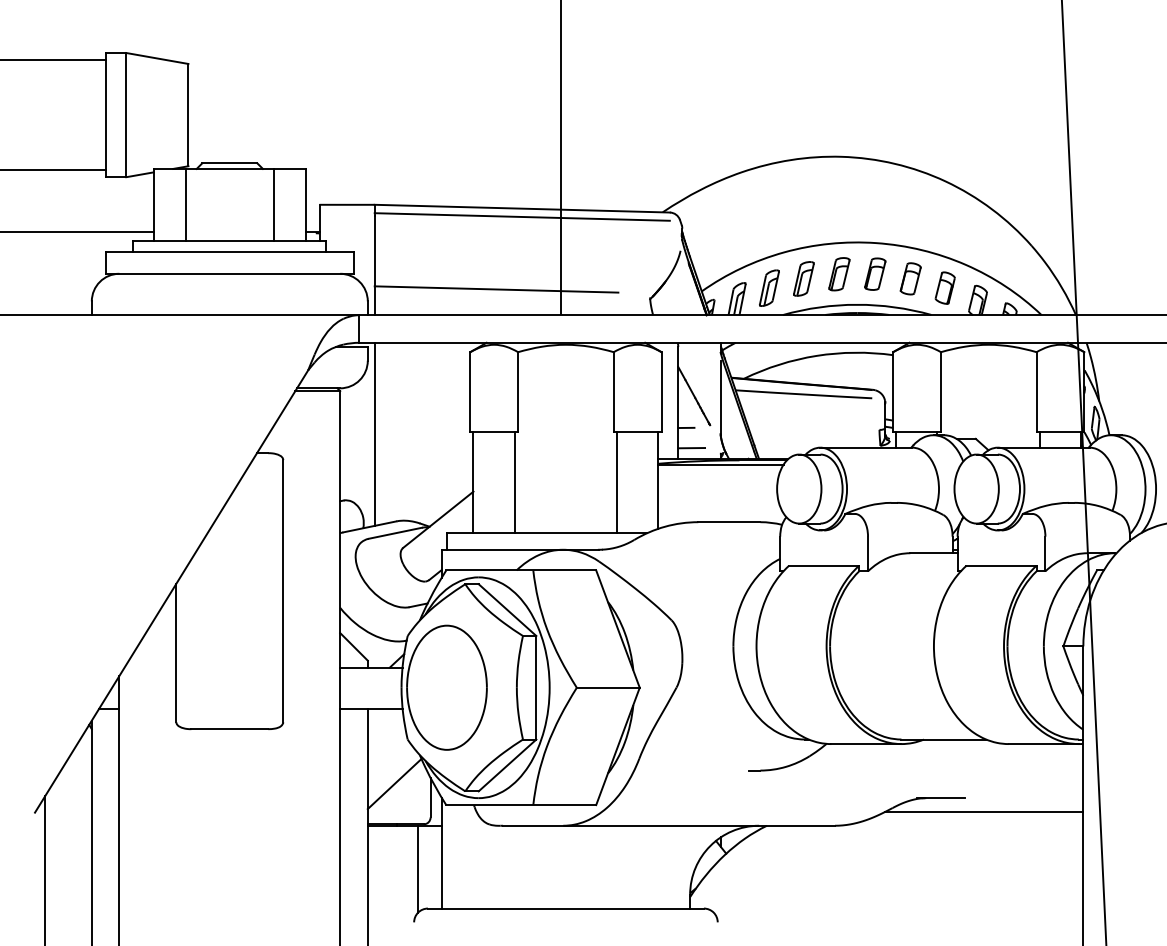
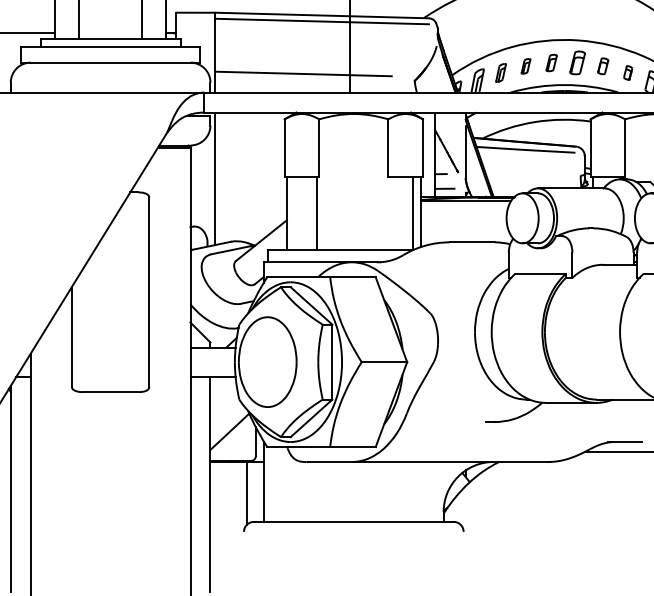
part: (839, 274) -> (551, 63), size x0.7
part: (803, 278) -> (525, 66), size x0.6
part: (910, 278) -> (603, 66), size x0.7
part: (769, 287) -> (501, 72), size x0.7
part: (944, 287) -> (627, 72), size x0.6
line: (617, 482) -> (413, 213), moved

